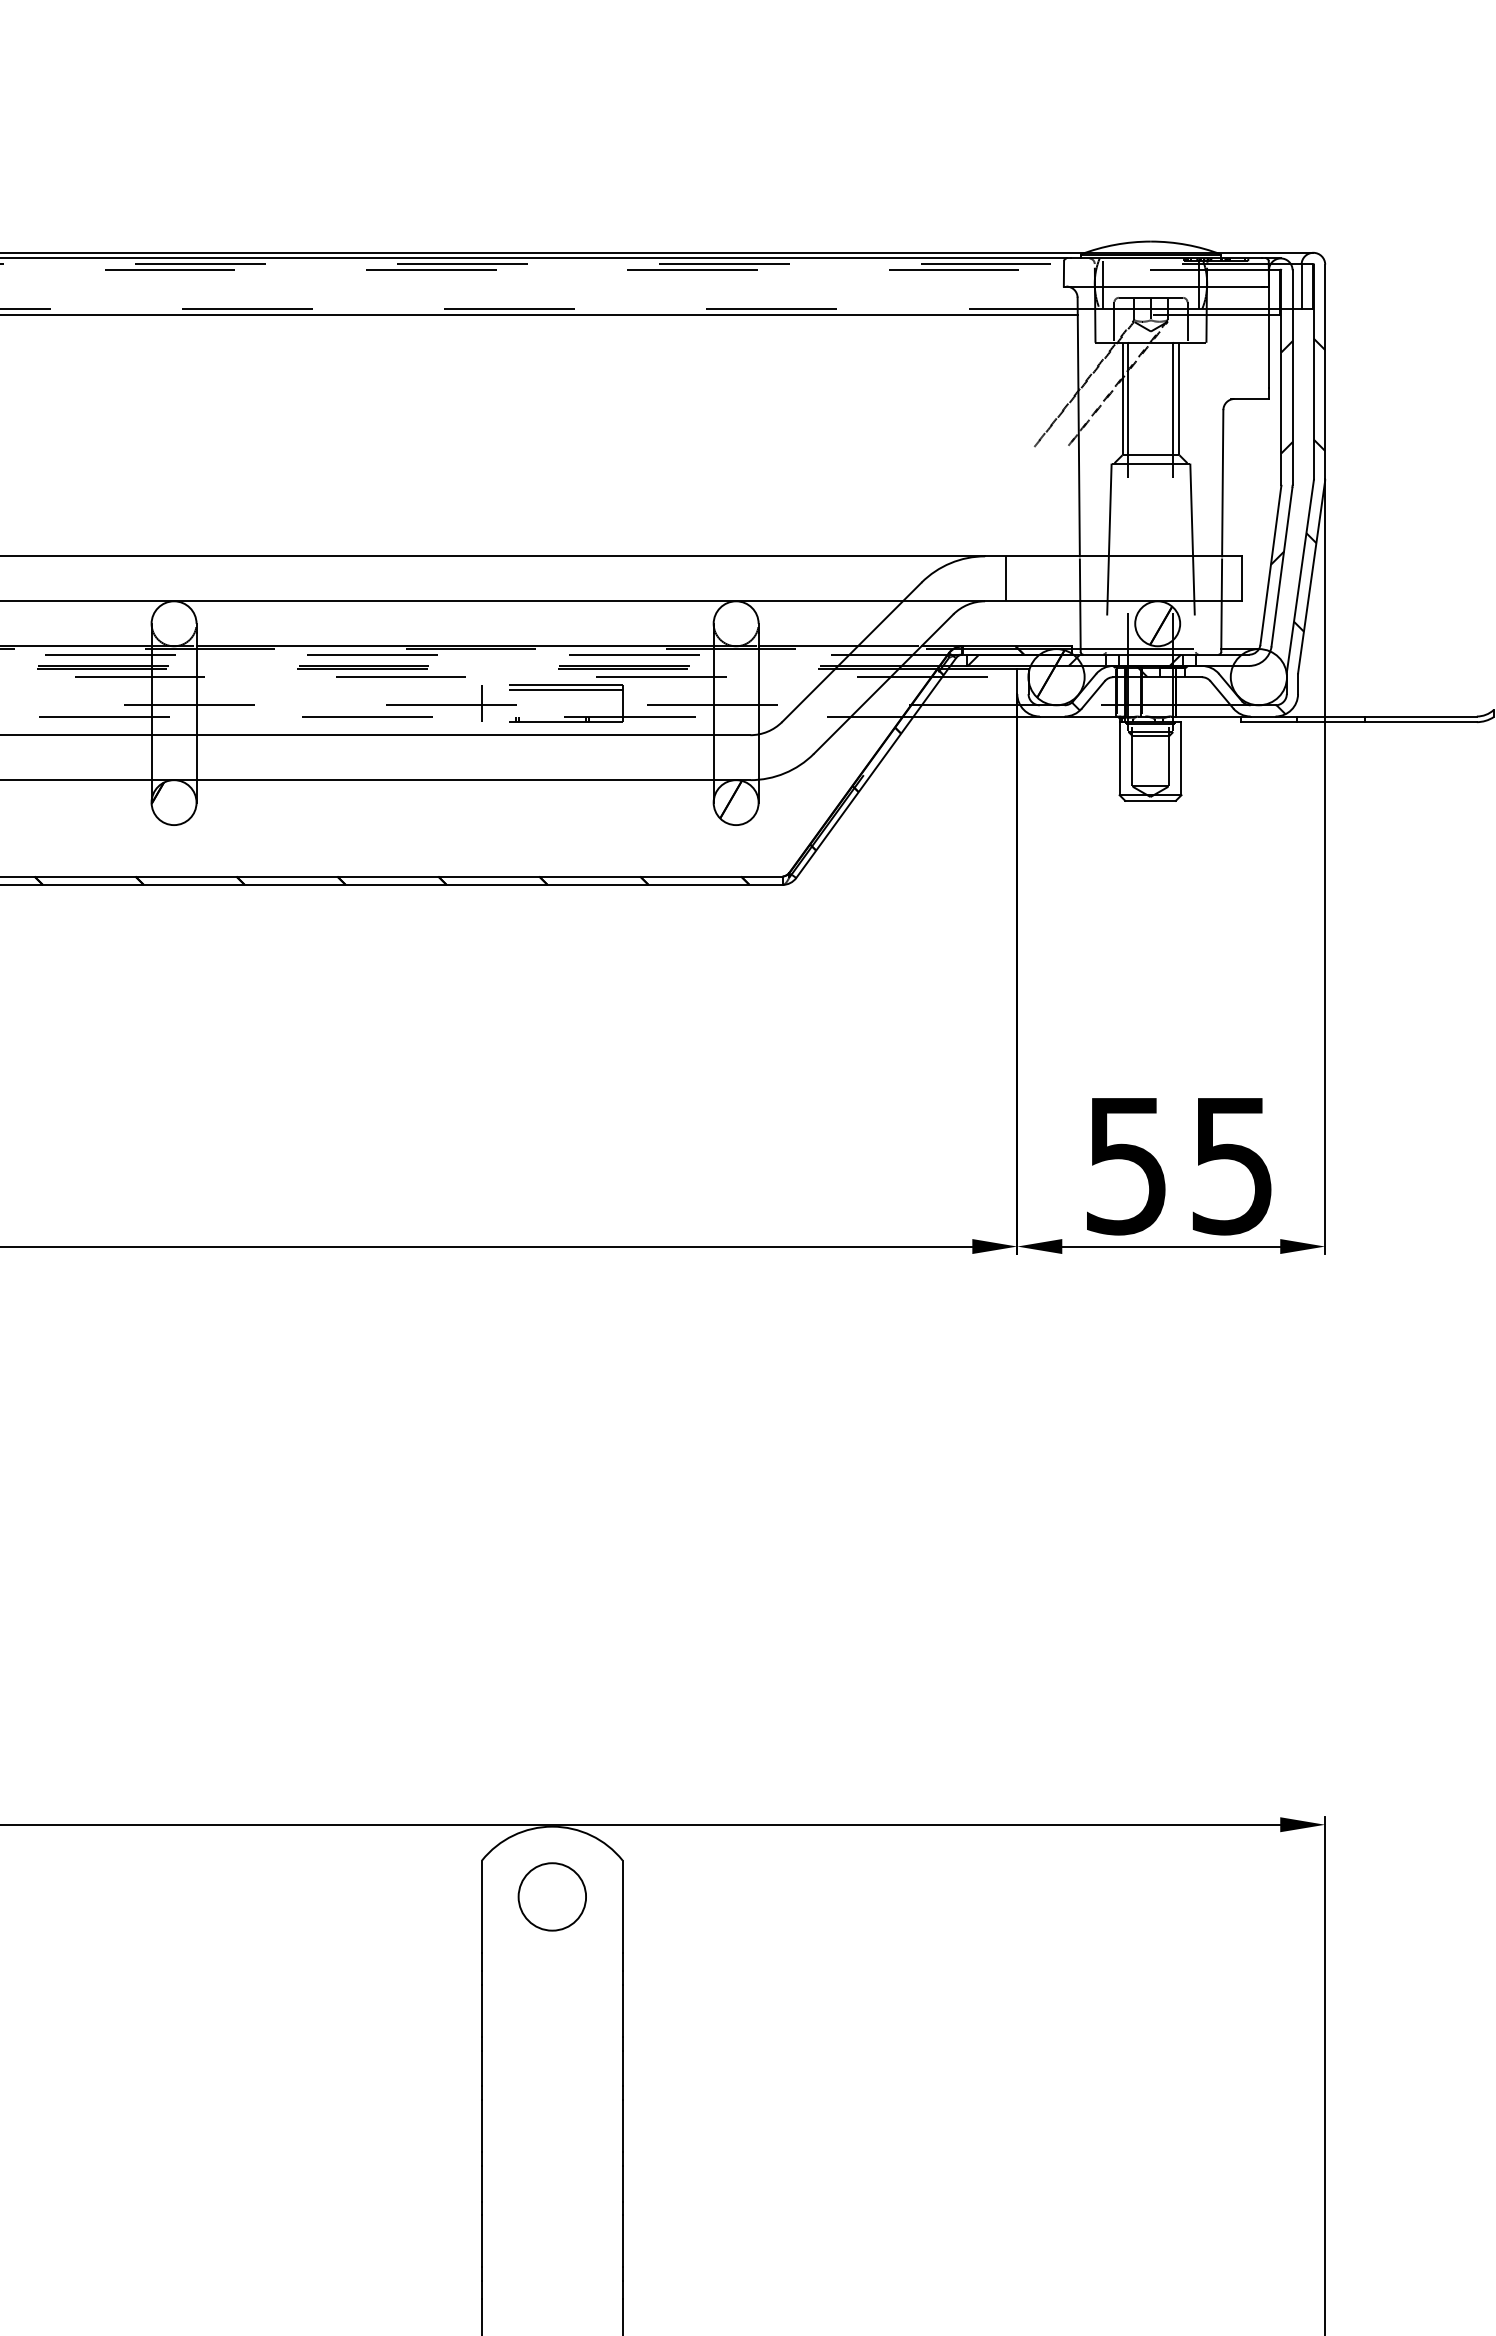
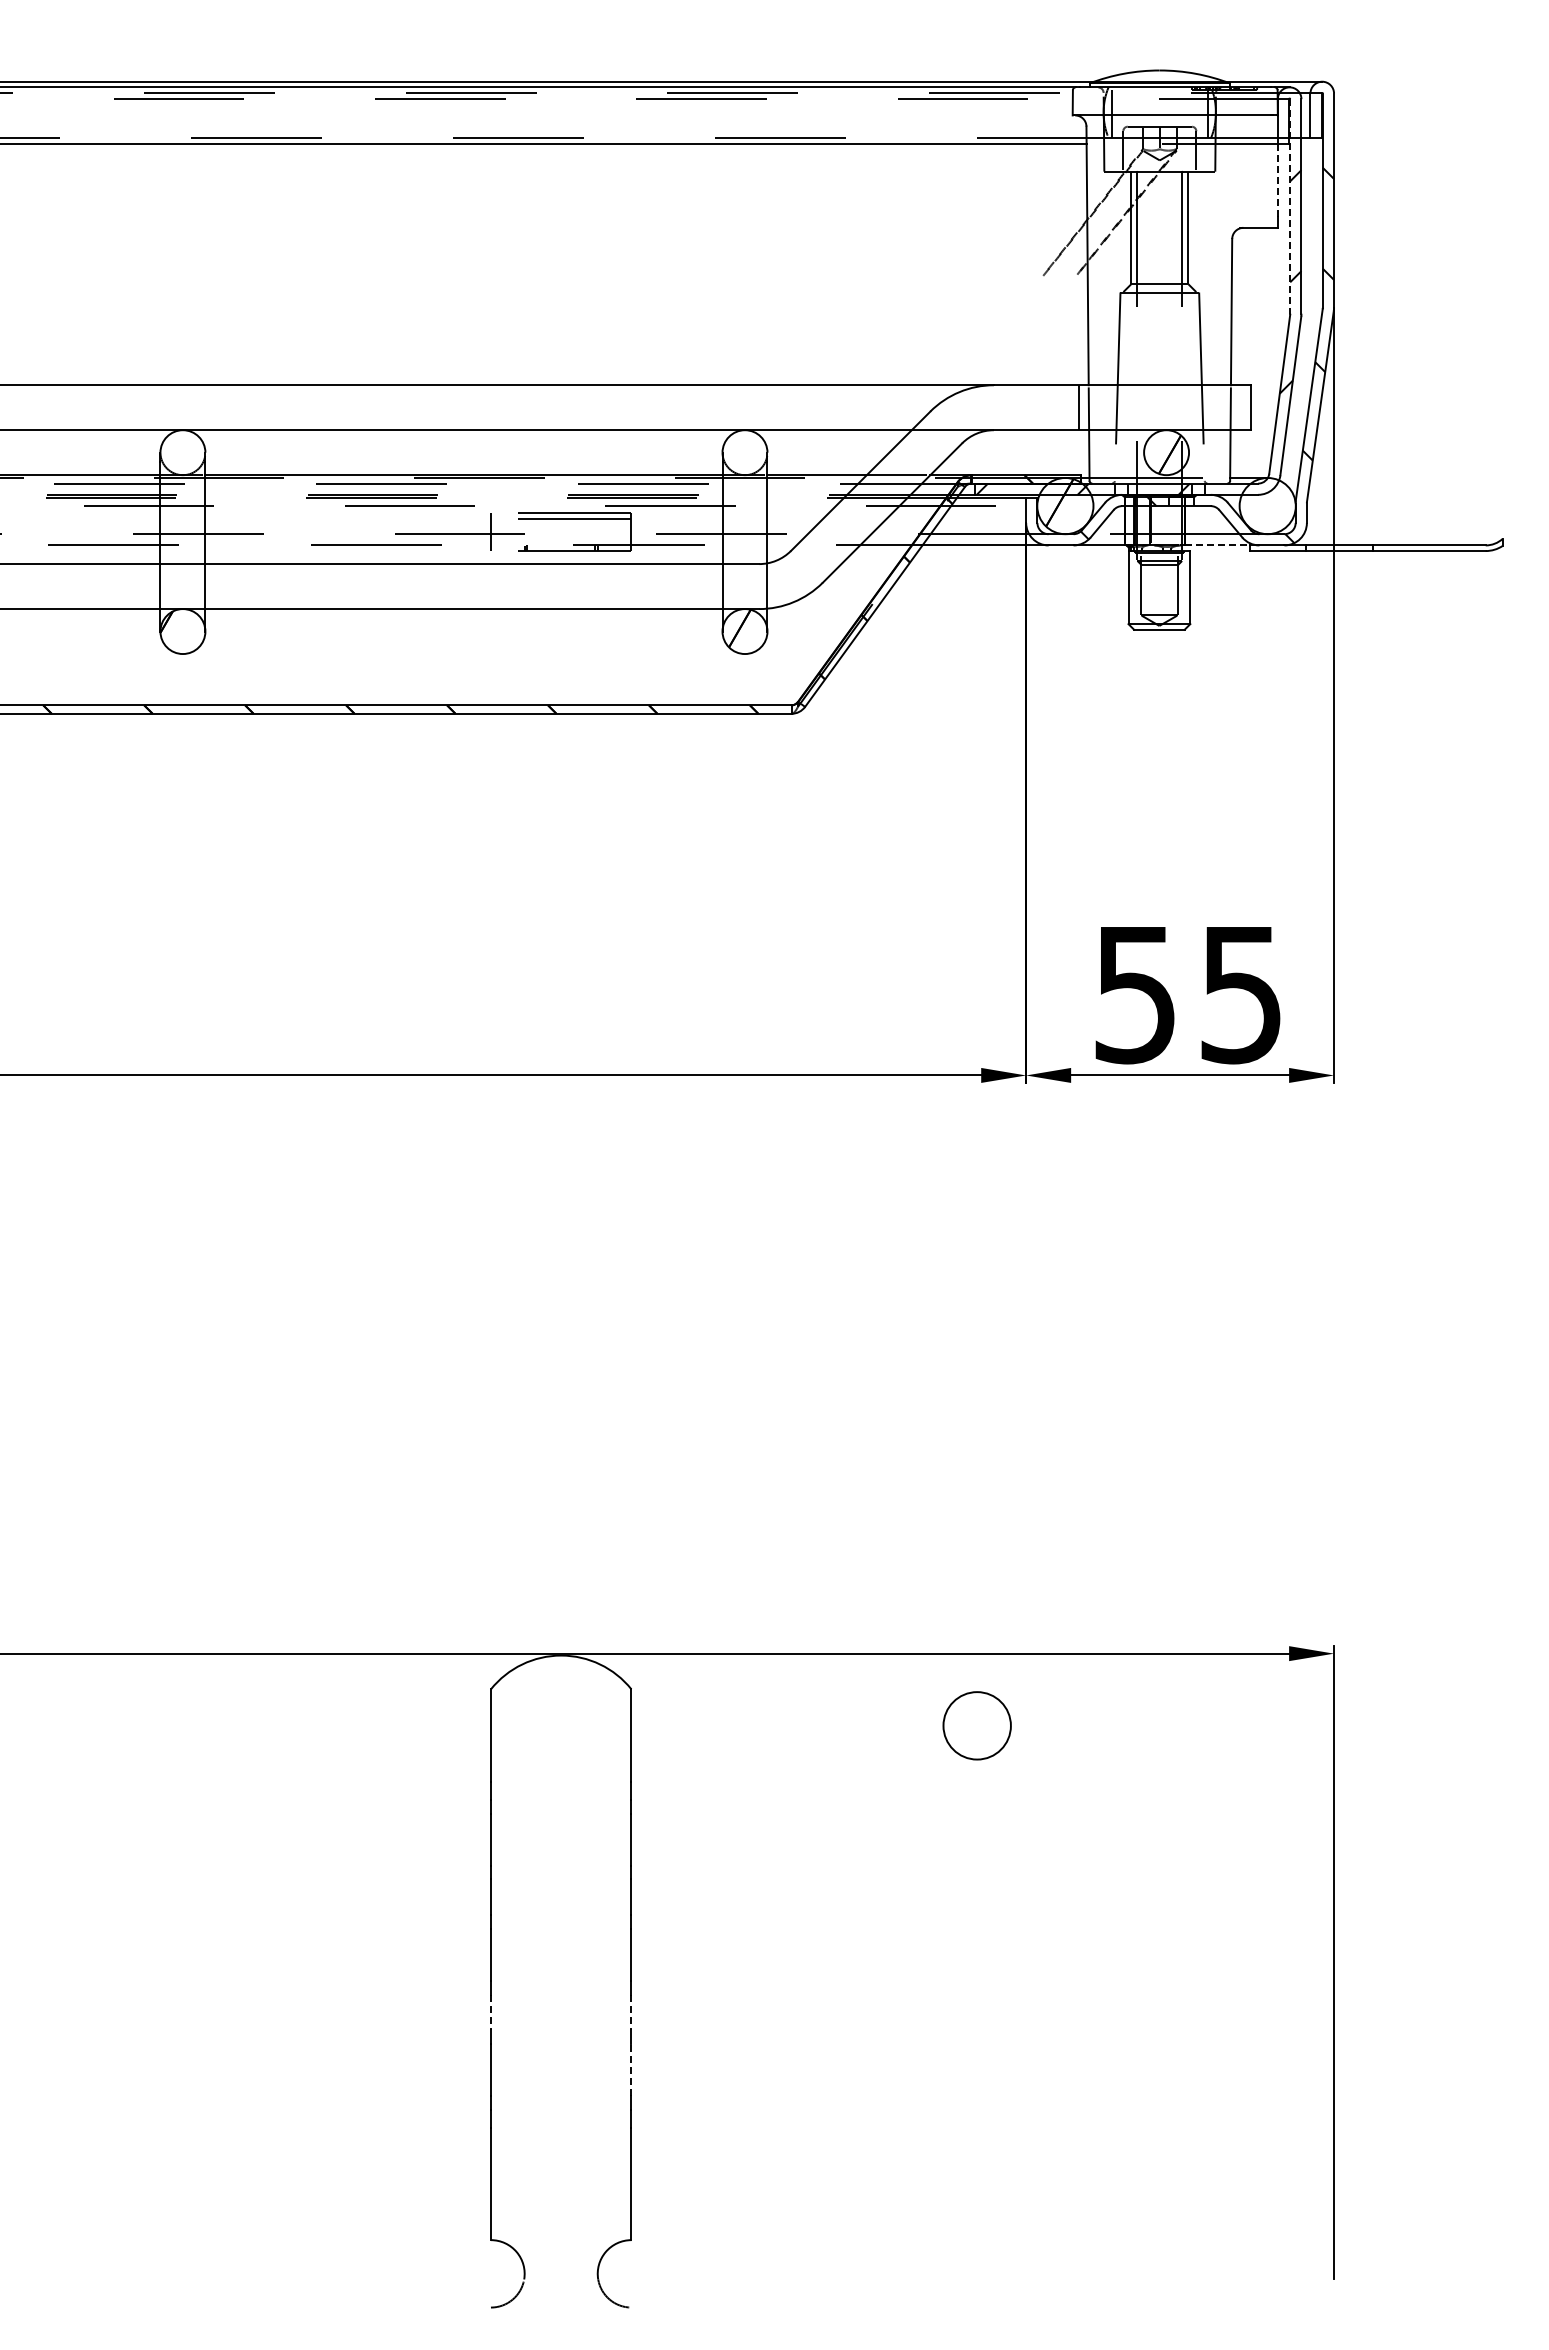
line: (1268, 350) -> (1277, 179), solid -> dashed
line: (1281, 377) -> (1290, 206), solid -> dashed
line: (1005, 578) -> (1078, 407), moved
line: (1208, 716) -> (1217, 545), solid -> dashed
circle: (551, 1896) -> (976, 1725), moved
line: (481, 2183) -> (490, 2012), solid -> dashed
line: (622, 2183) -> (631, 2012), solid -> dashed
line: (622, 2241) -> (631, 2070), solid -> dashed

